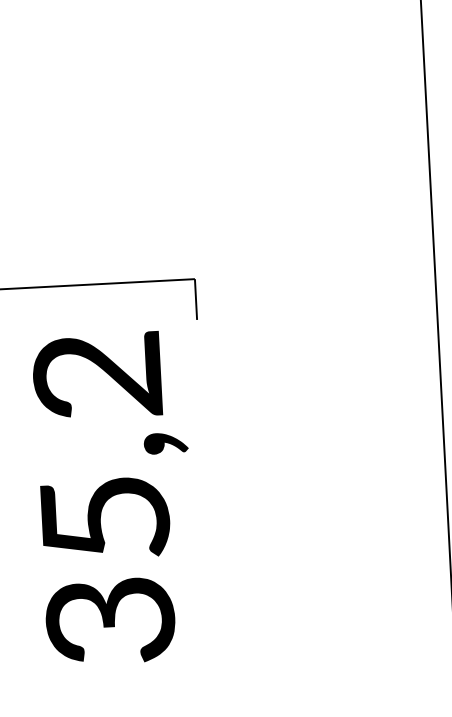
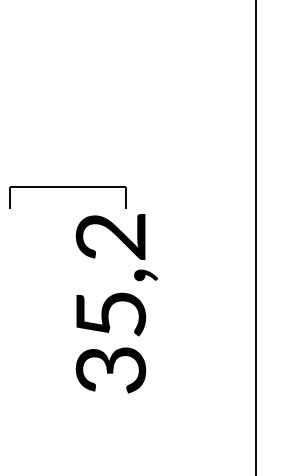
text: (114, 497) -> (116, 303), moved

